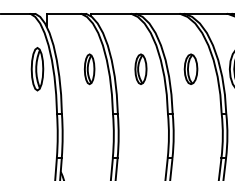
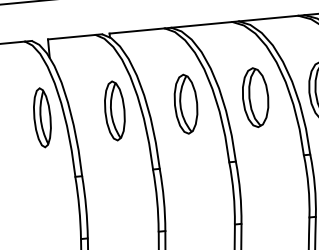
part: (89, 69) -> (114, 111), size x1.43
part: (140, 69) -> (185, 104), size x1.43
part: (190, 69) -> (254, 98), size x1.43

